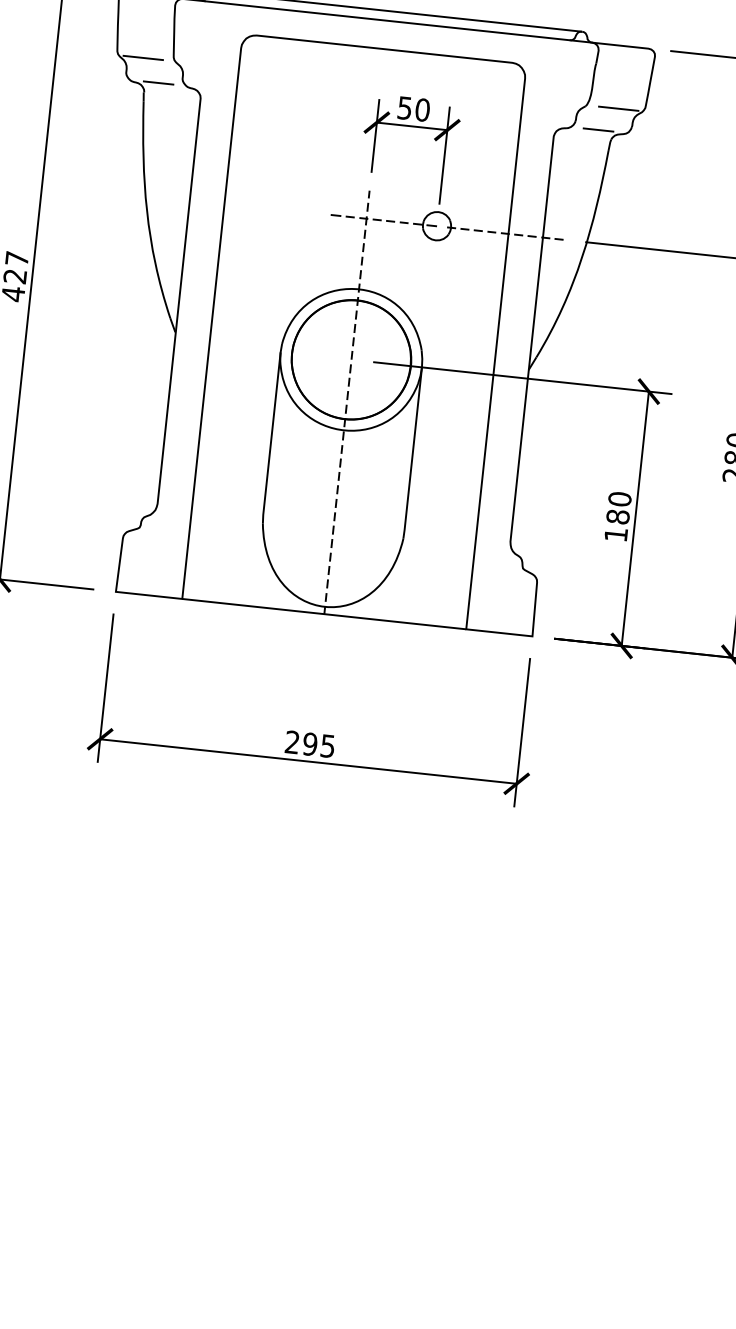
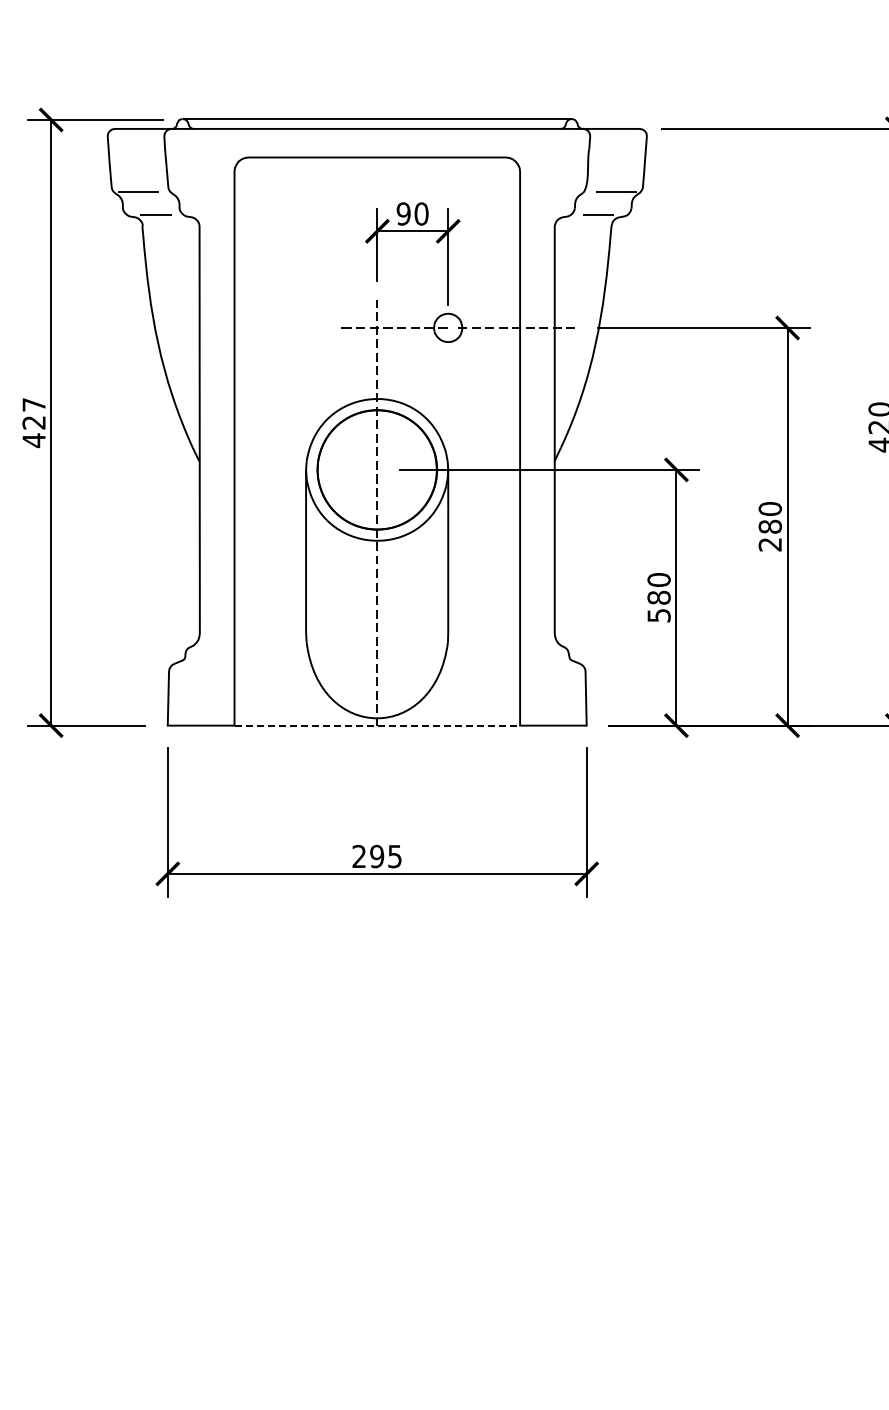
text: (404, 107) -> (403, 213), 50 -> 90
text: (615, 534) -> (658, 615), 180 -> 580
line: (324, 614) -> (377, 725), solid -> dashed

